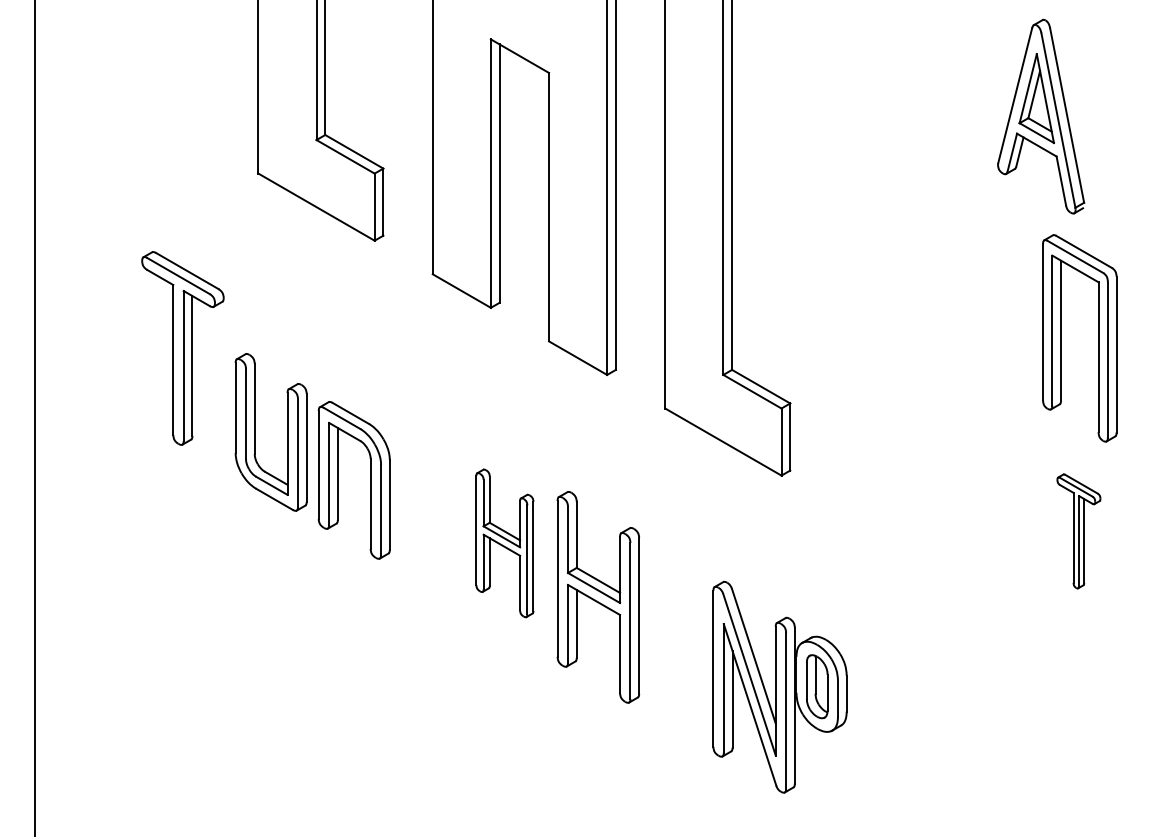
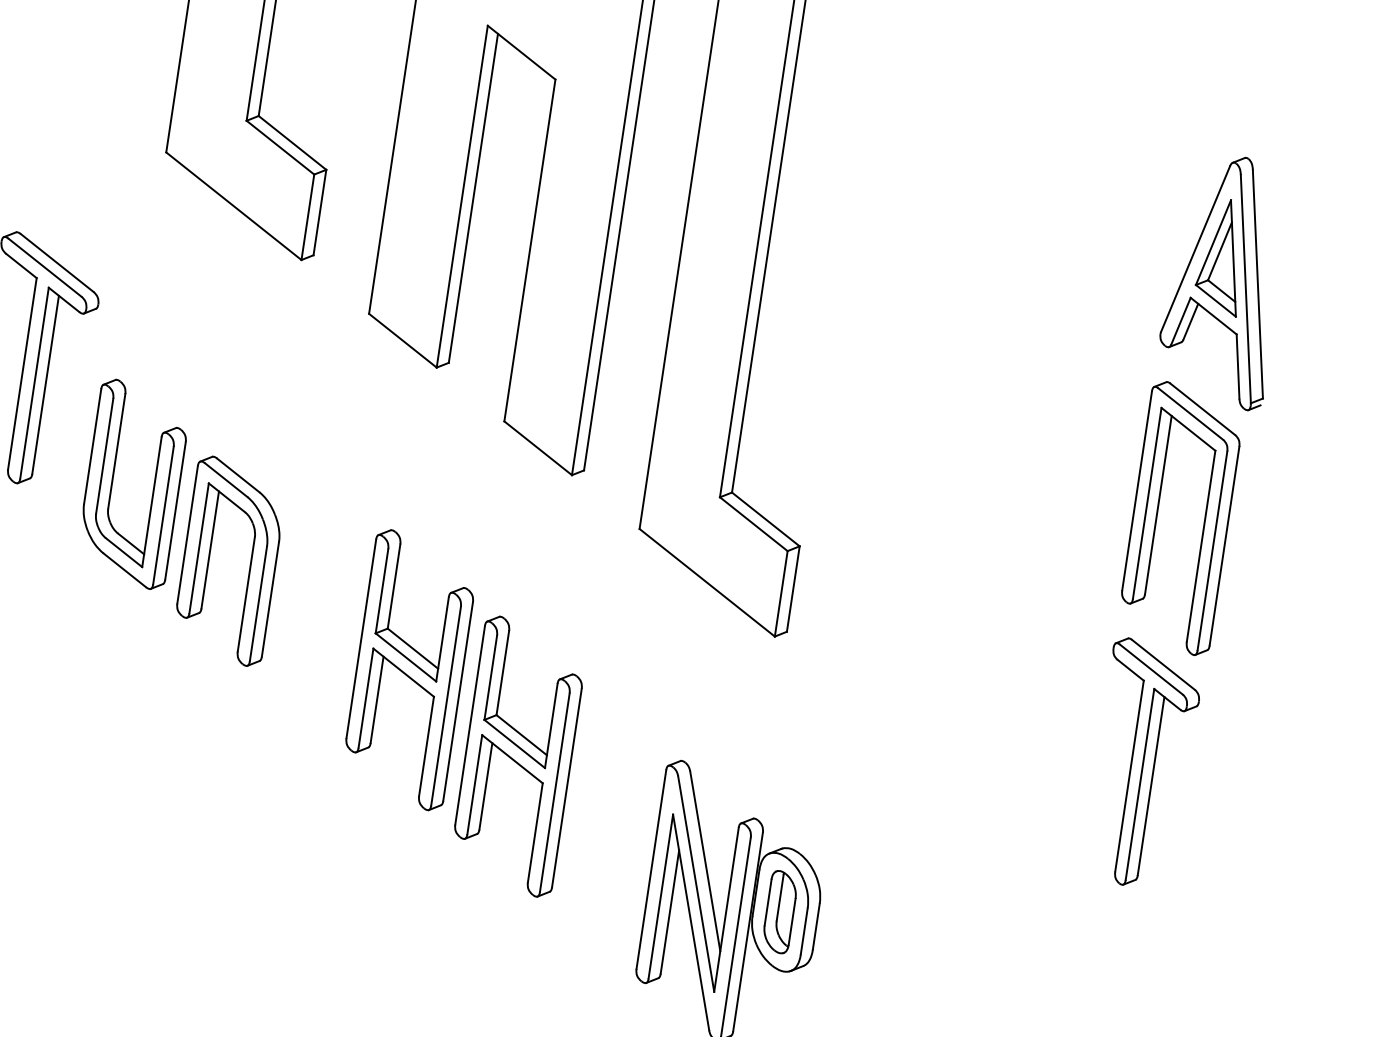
part: (1041, 116) -> (1225, 280), moved
part: (1078, 531) -> (1142, 764), size x1.67
part: (504, 543) -> (409, 670), size x1.43

